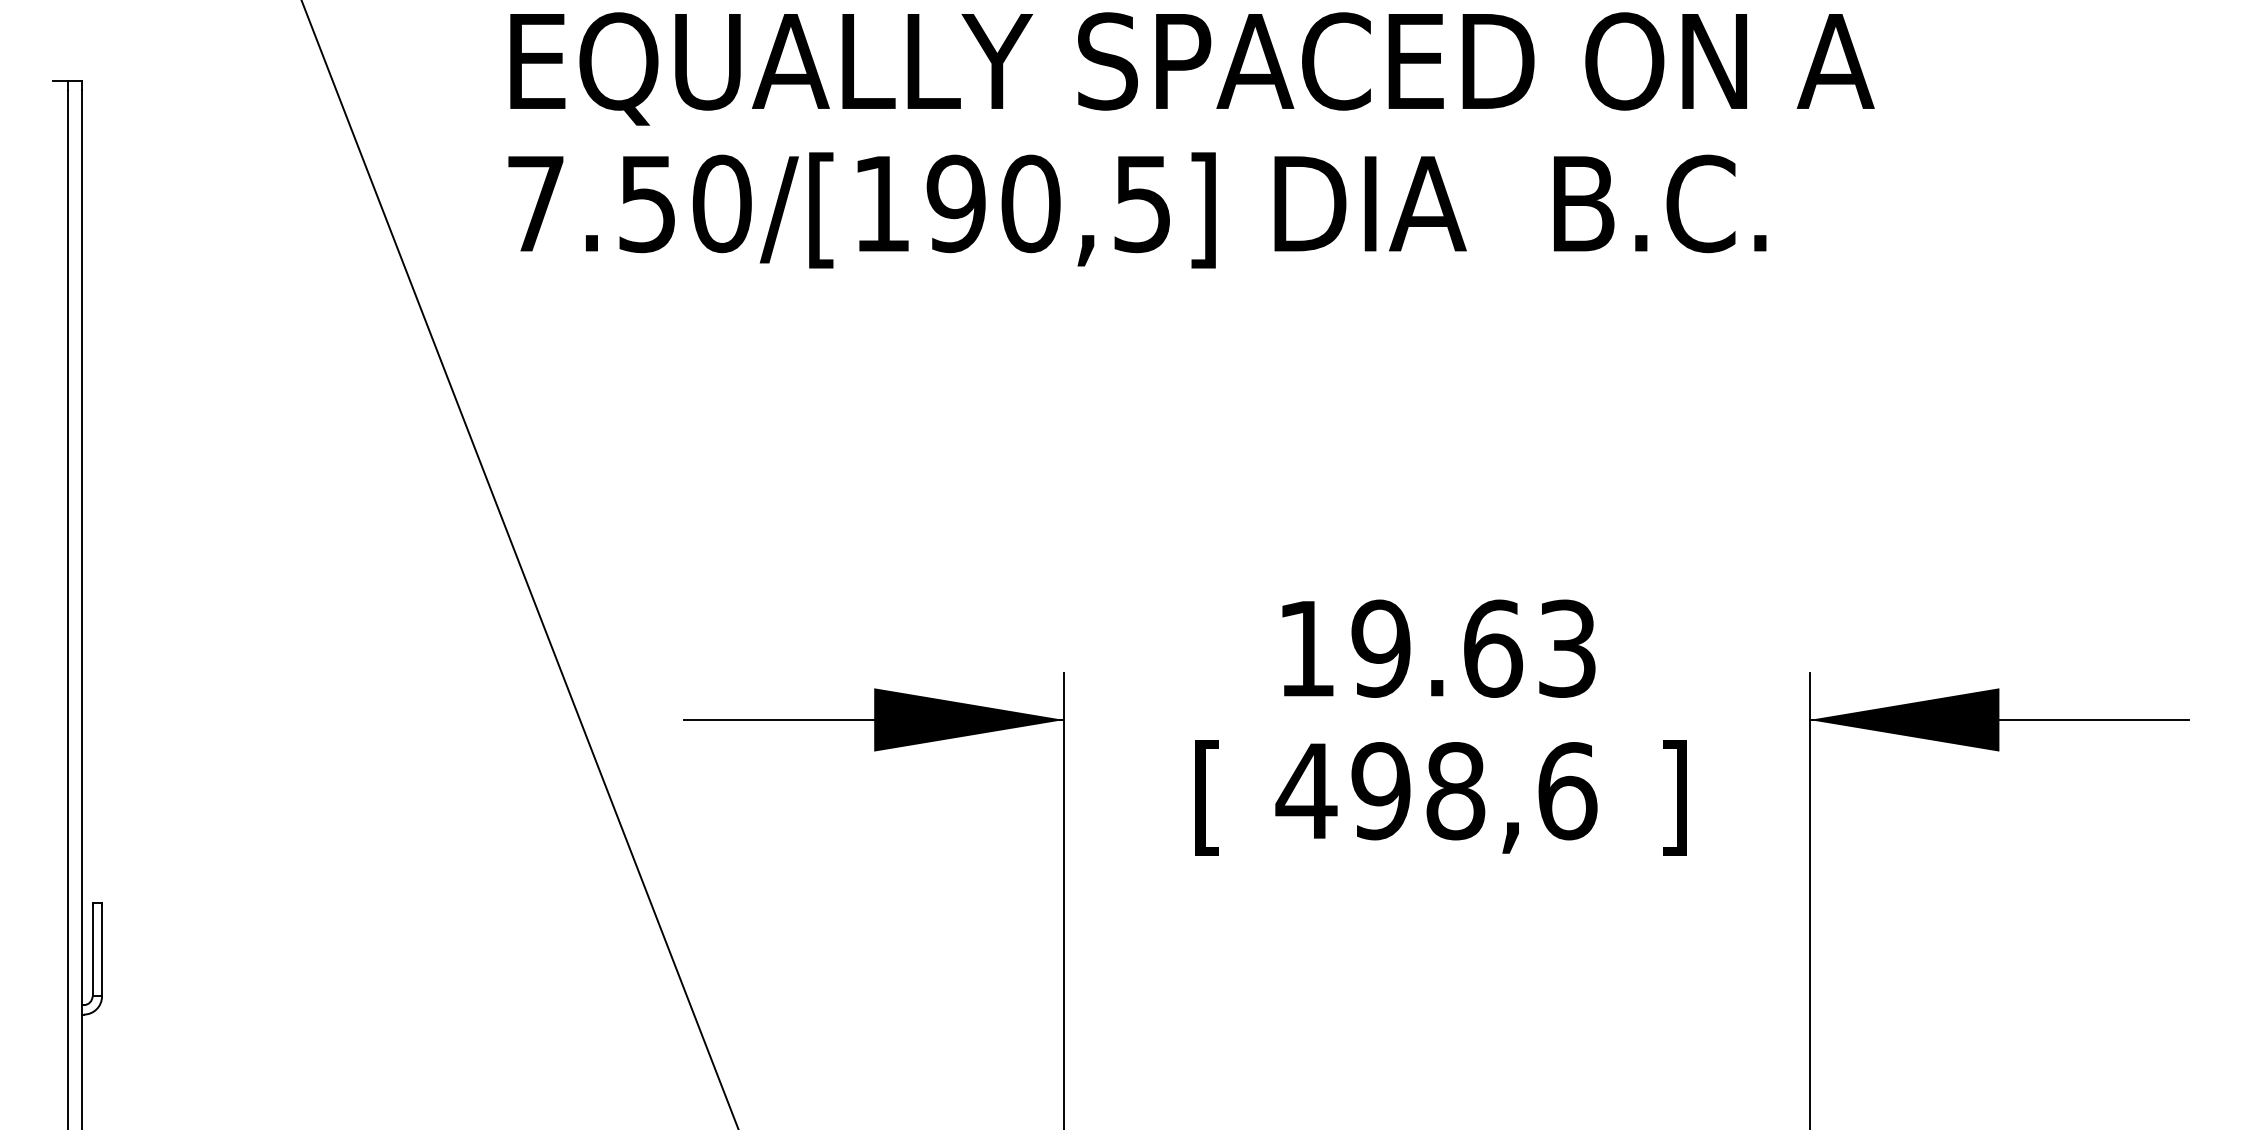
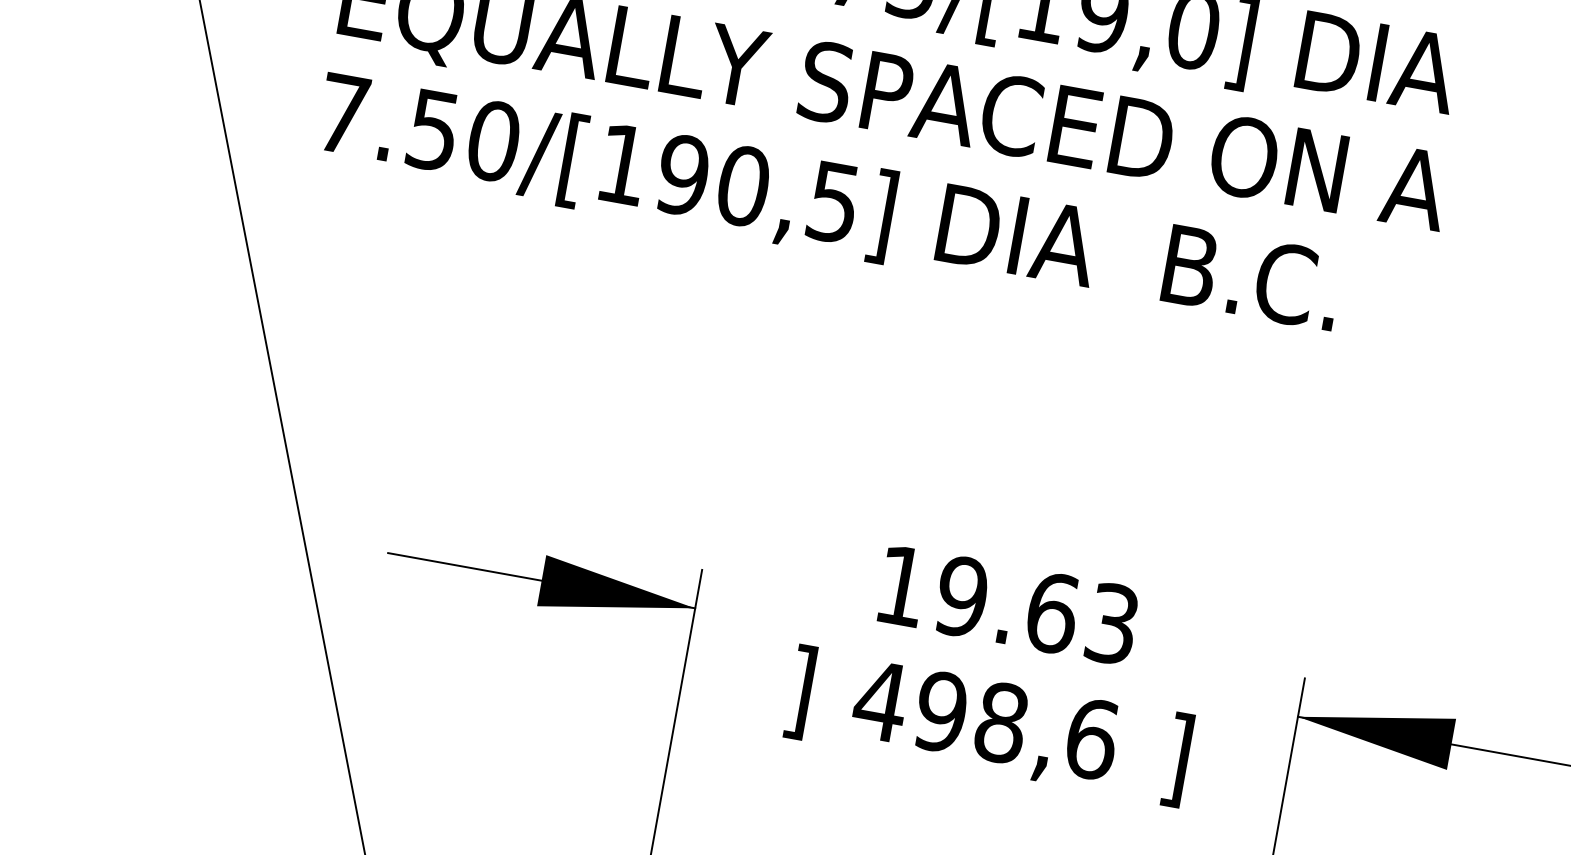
text: (1207, 797) -> (799, 691), [ -> ]

